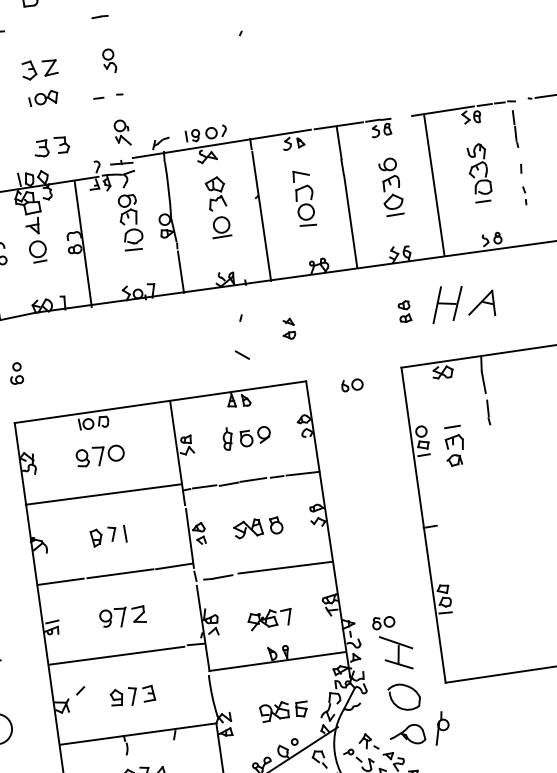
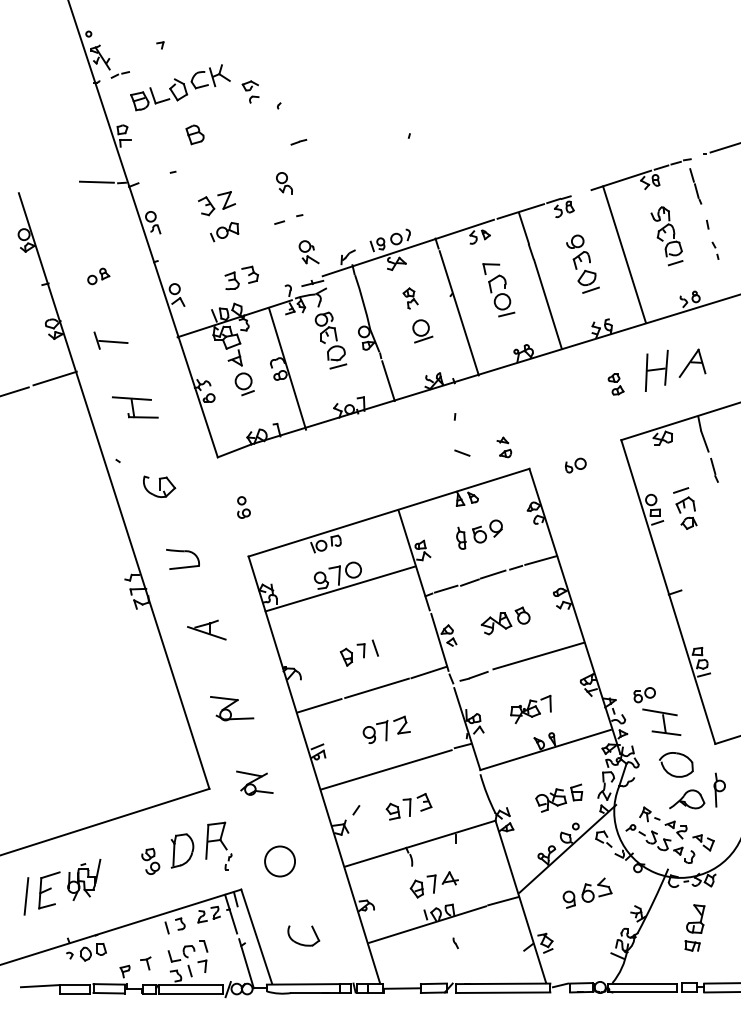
line: (99, 17) -> (298, 142), moved
part: (215, 194) -> (410, 298), size x0.6
part: (289, 328) -> (504, 447), moved
line: (103, 494) -> (340, 588), moved

